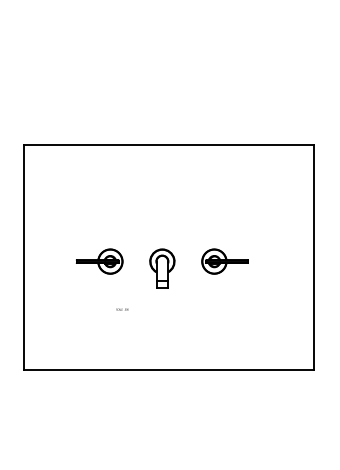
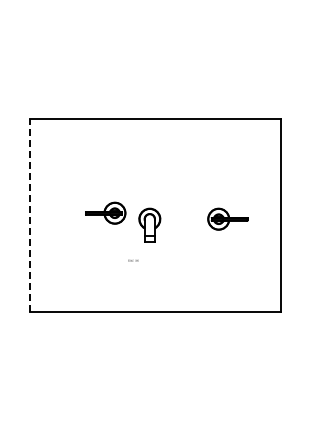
line: (24, 257) -> (30, 215), solid -> dashed
part: (99, 260) -> (105, 212), moved
part: (224, 260) -> (227, 218), moved
text: (122, 309) -> (133, 260), moved

